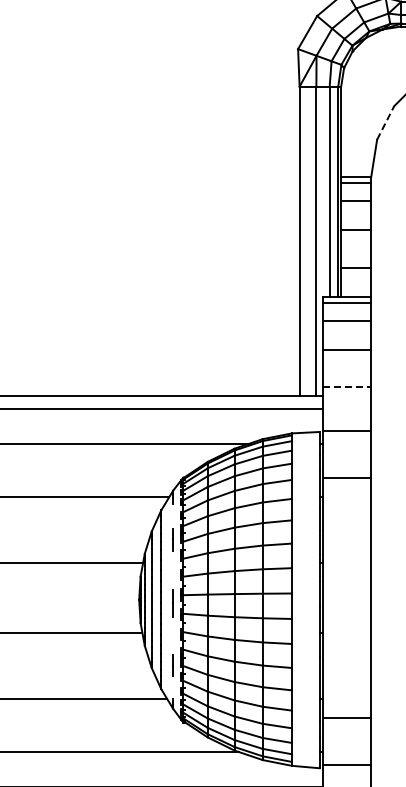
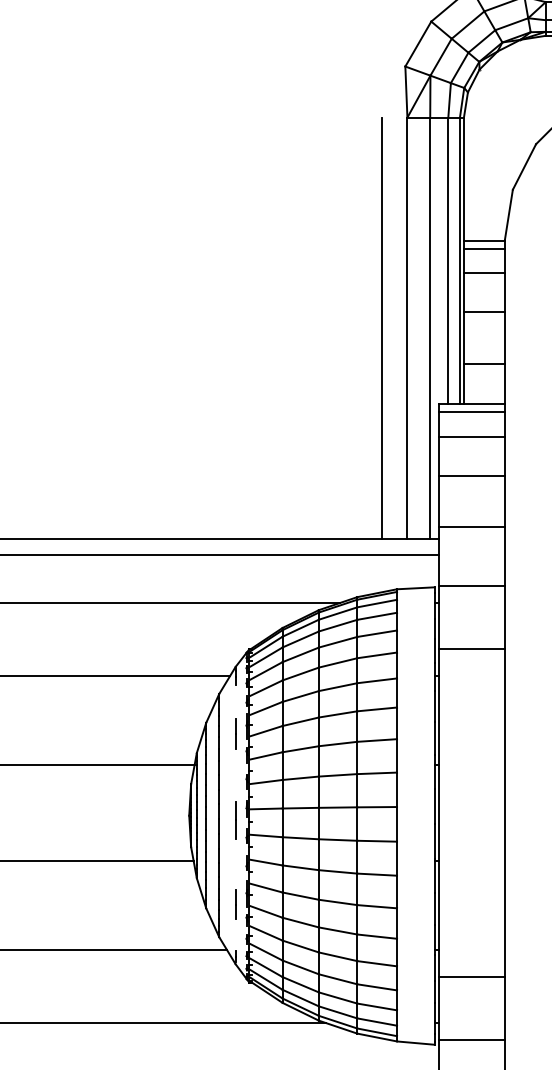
line: (385, 122) -> (524, 166), dashed -> solid
line: (281, 241) -> (382, 328), added
line: (347, 387) -> (472, 526), dashed -> solid

